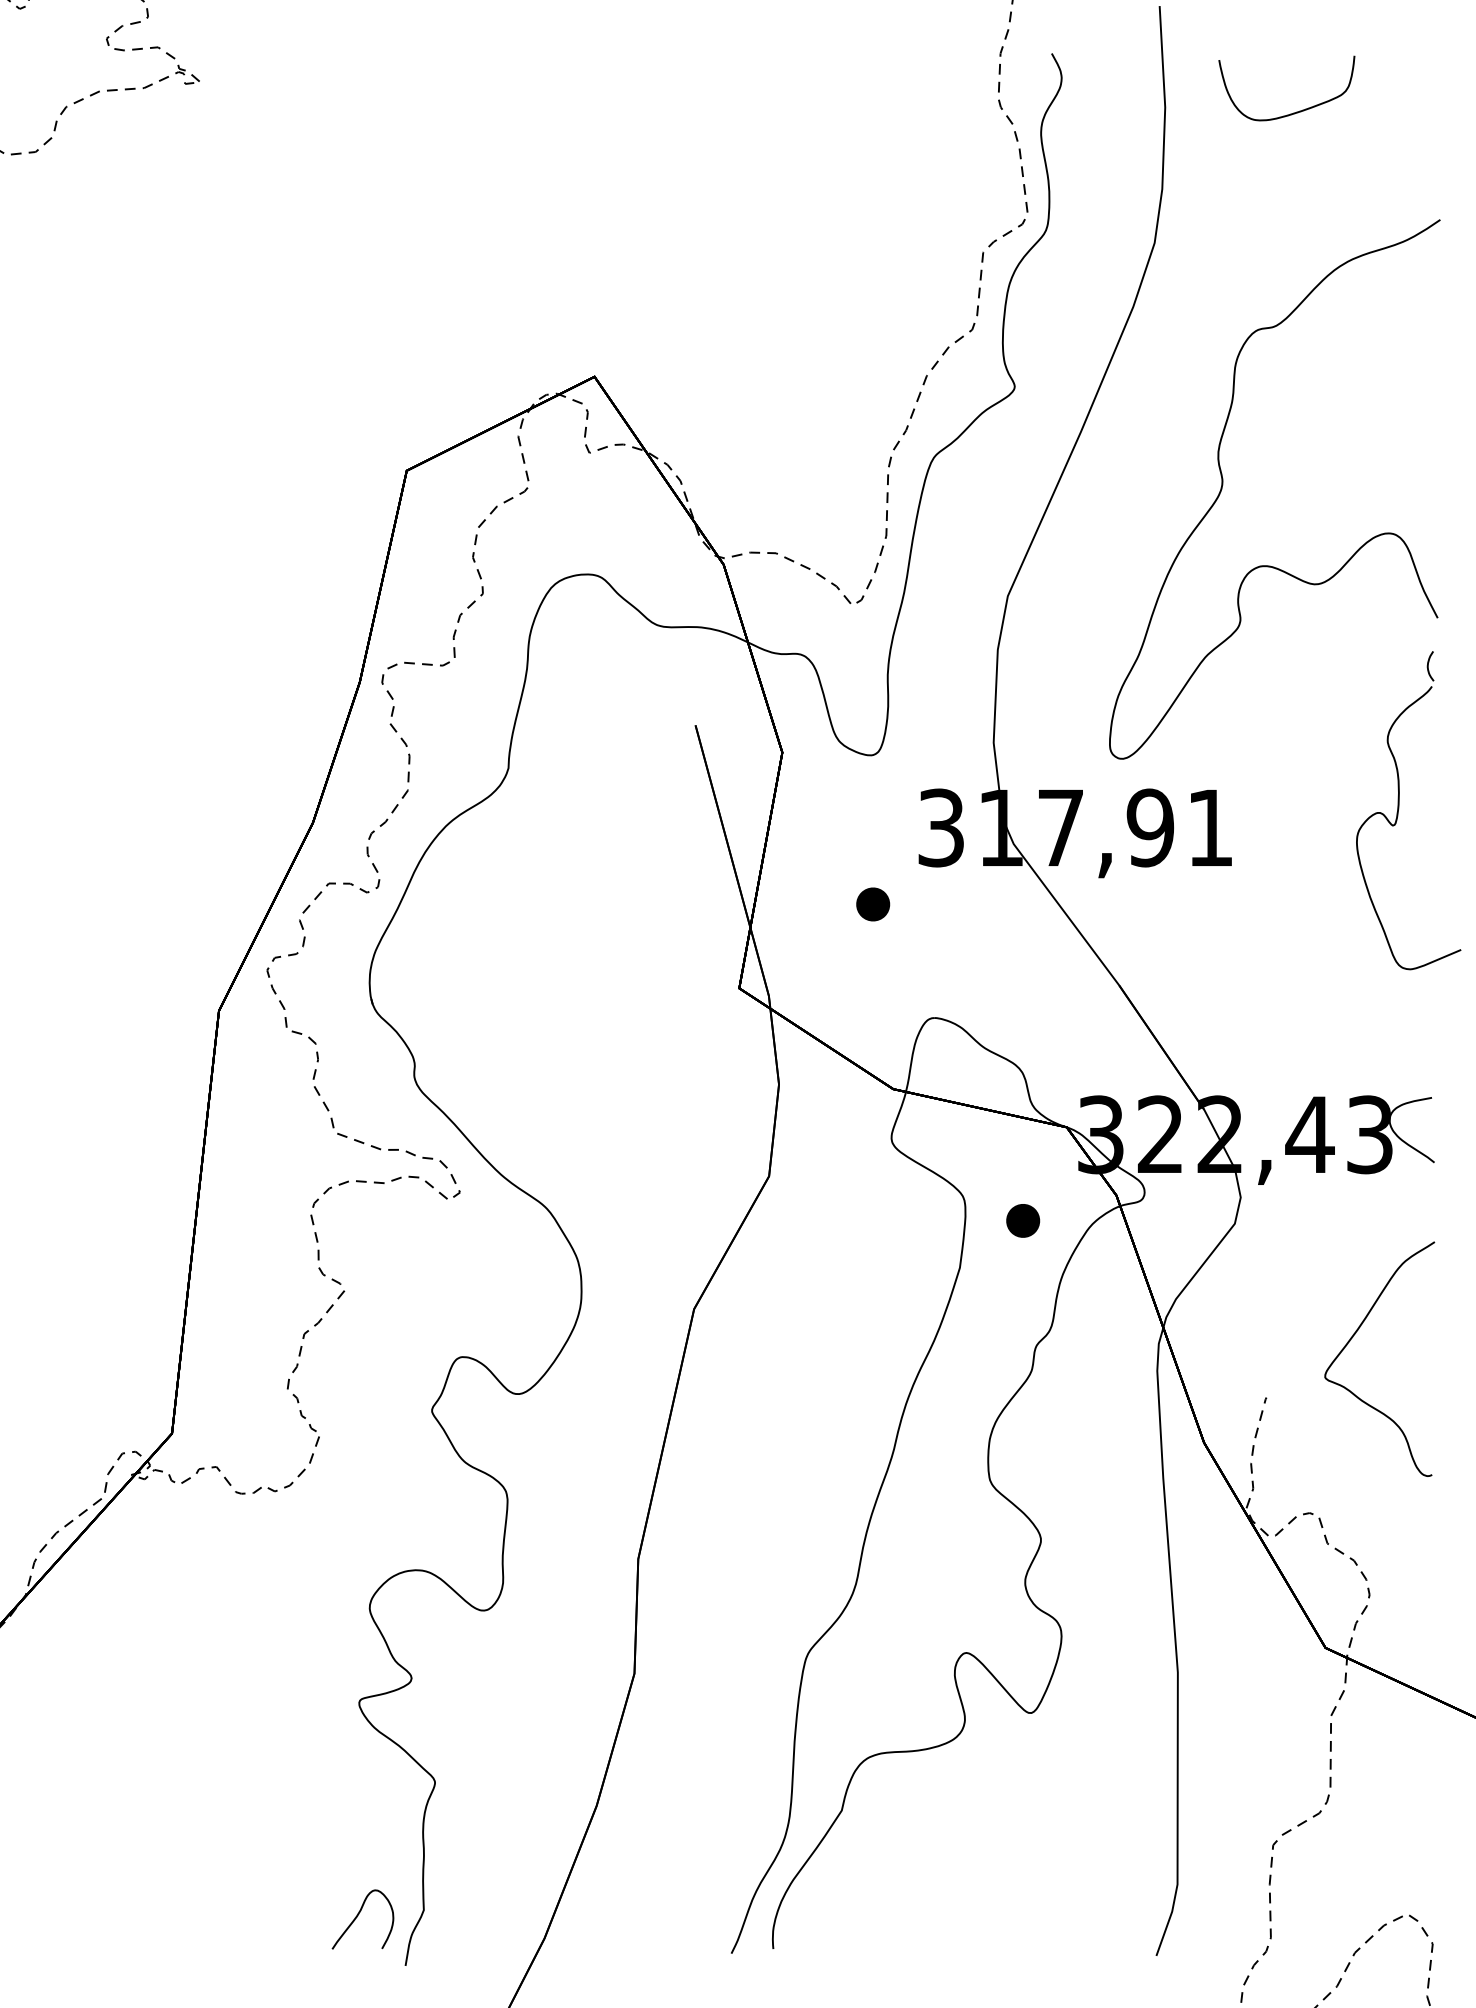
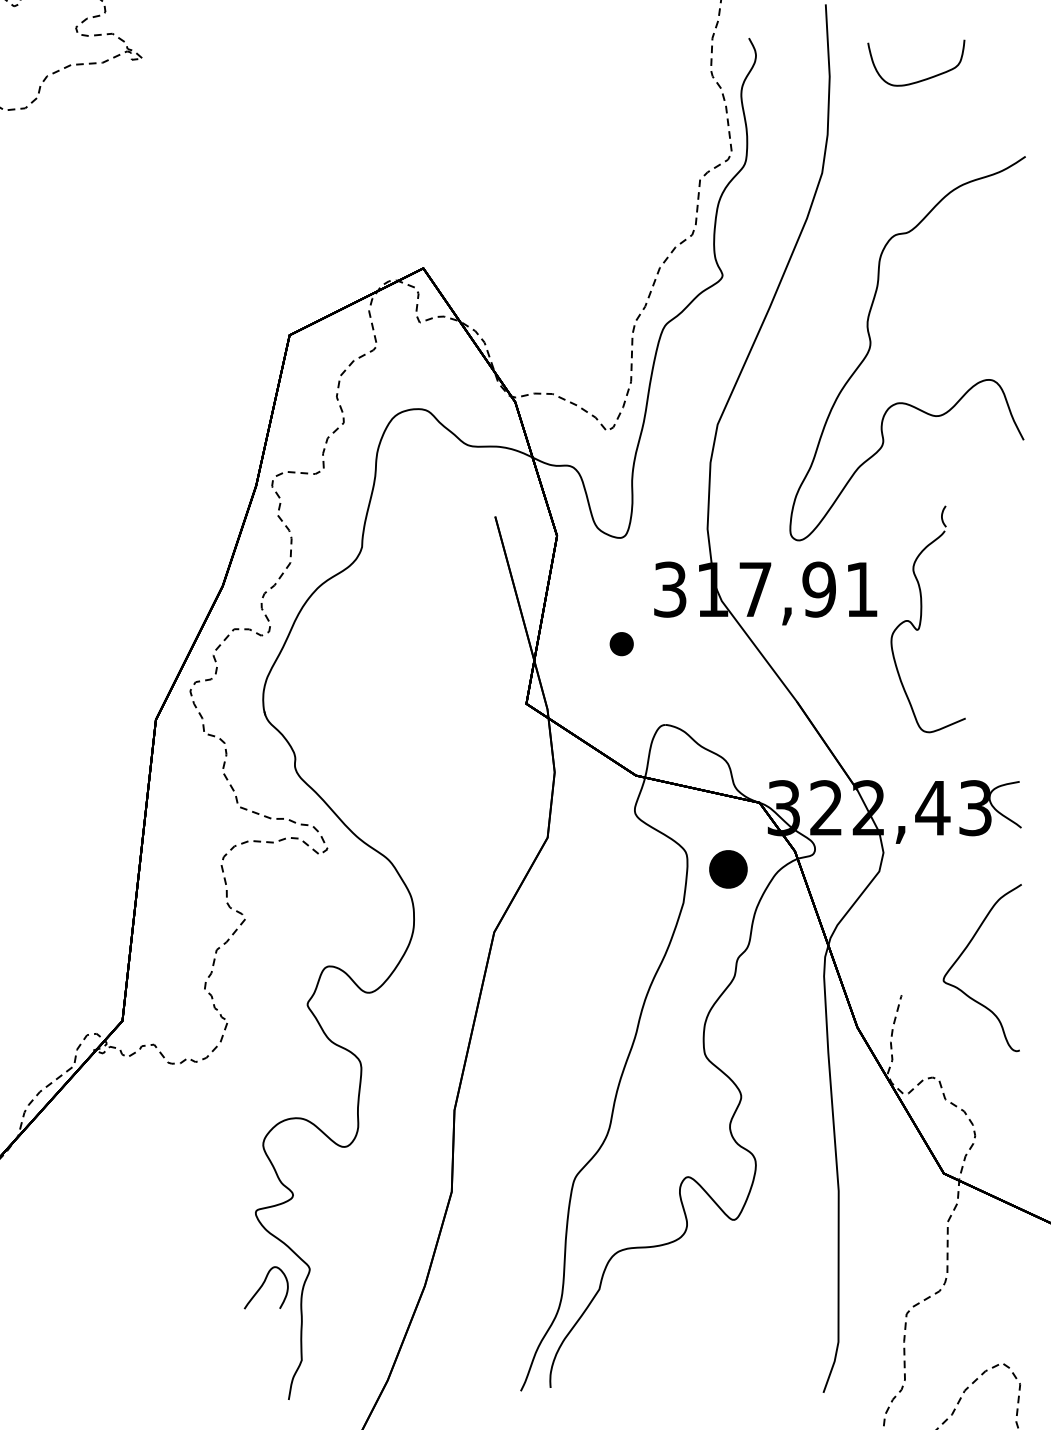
part: (1399, 809) -> (921, 618), moved
part: (1023, 1220) -> (728, 869), size x1.6
curve: (357, 1917) -> (262, 1286), moved

